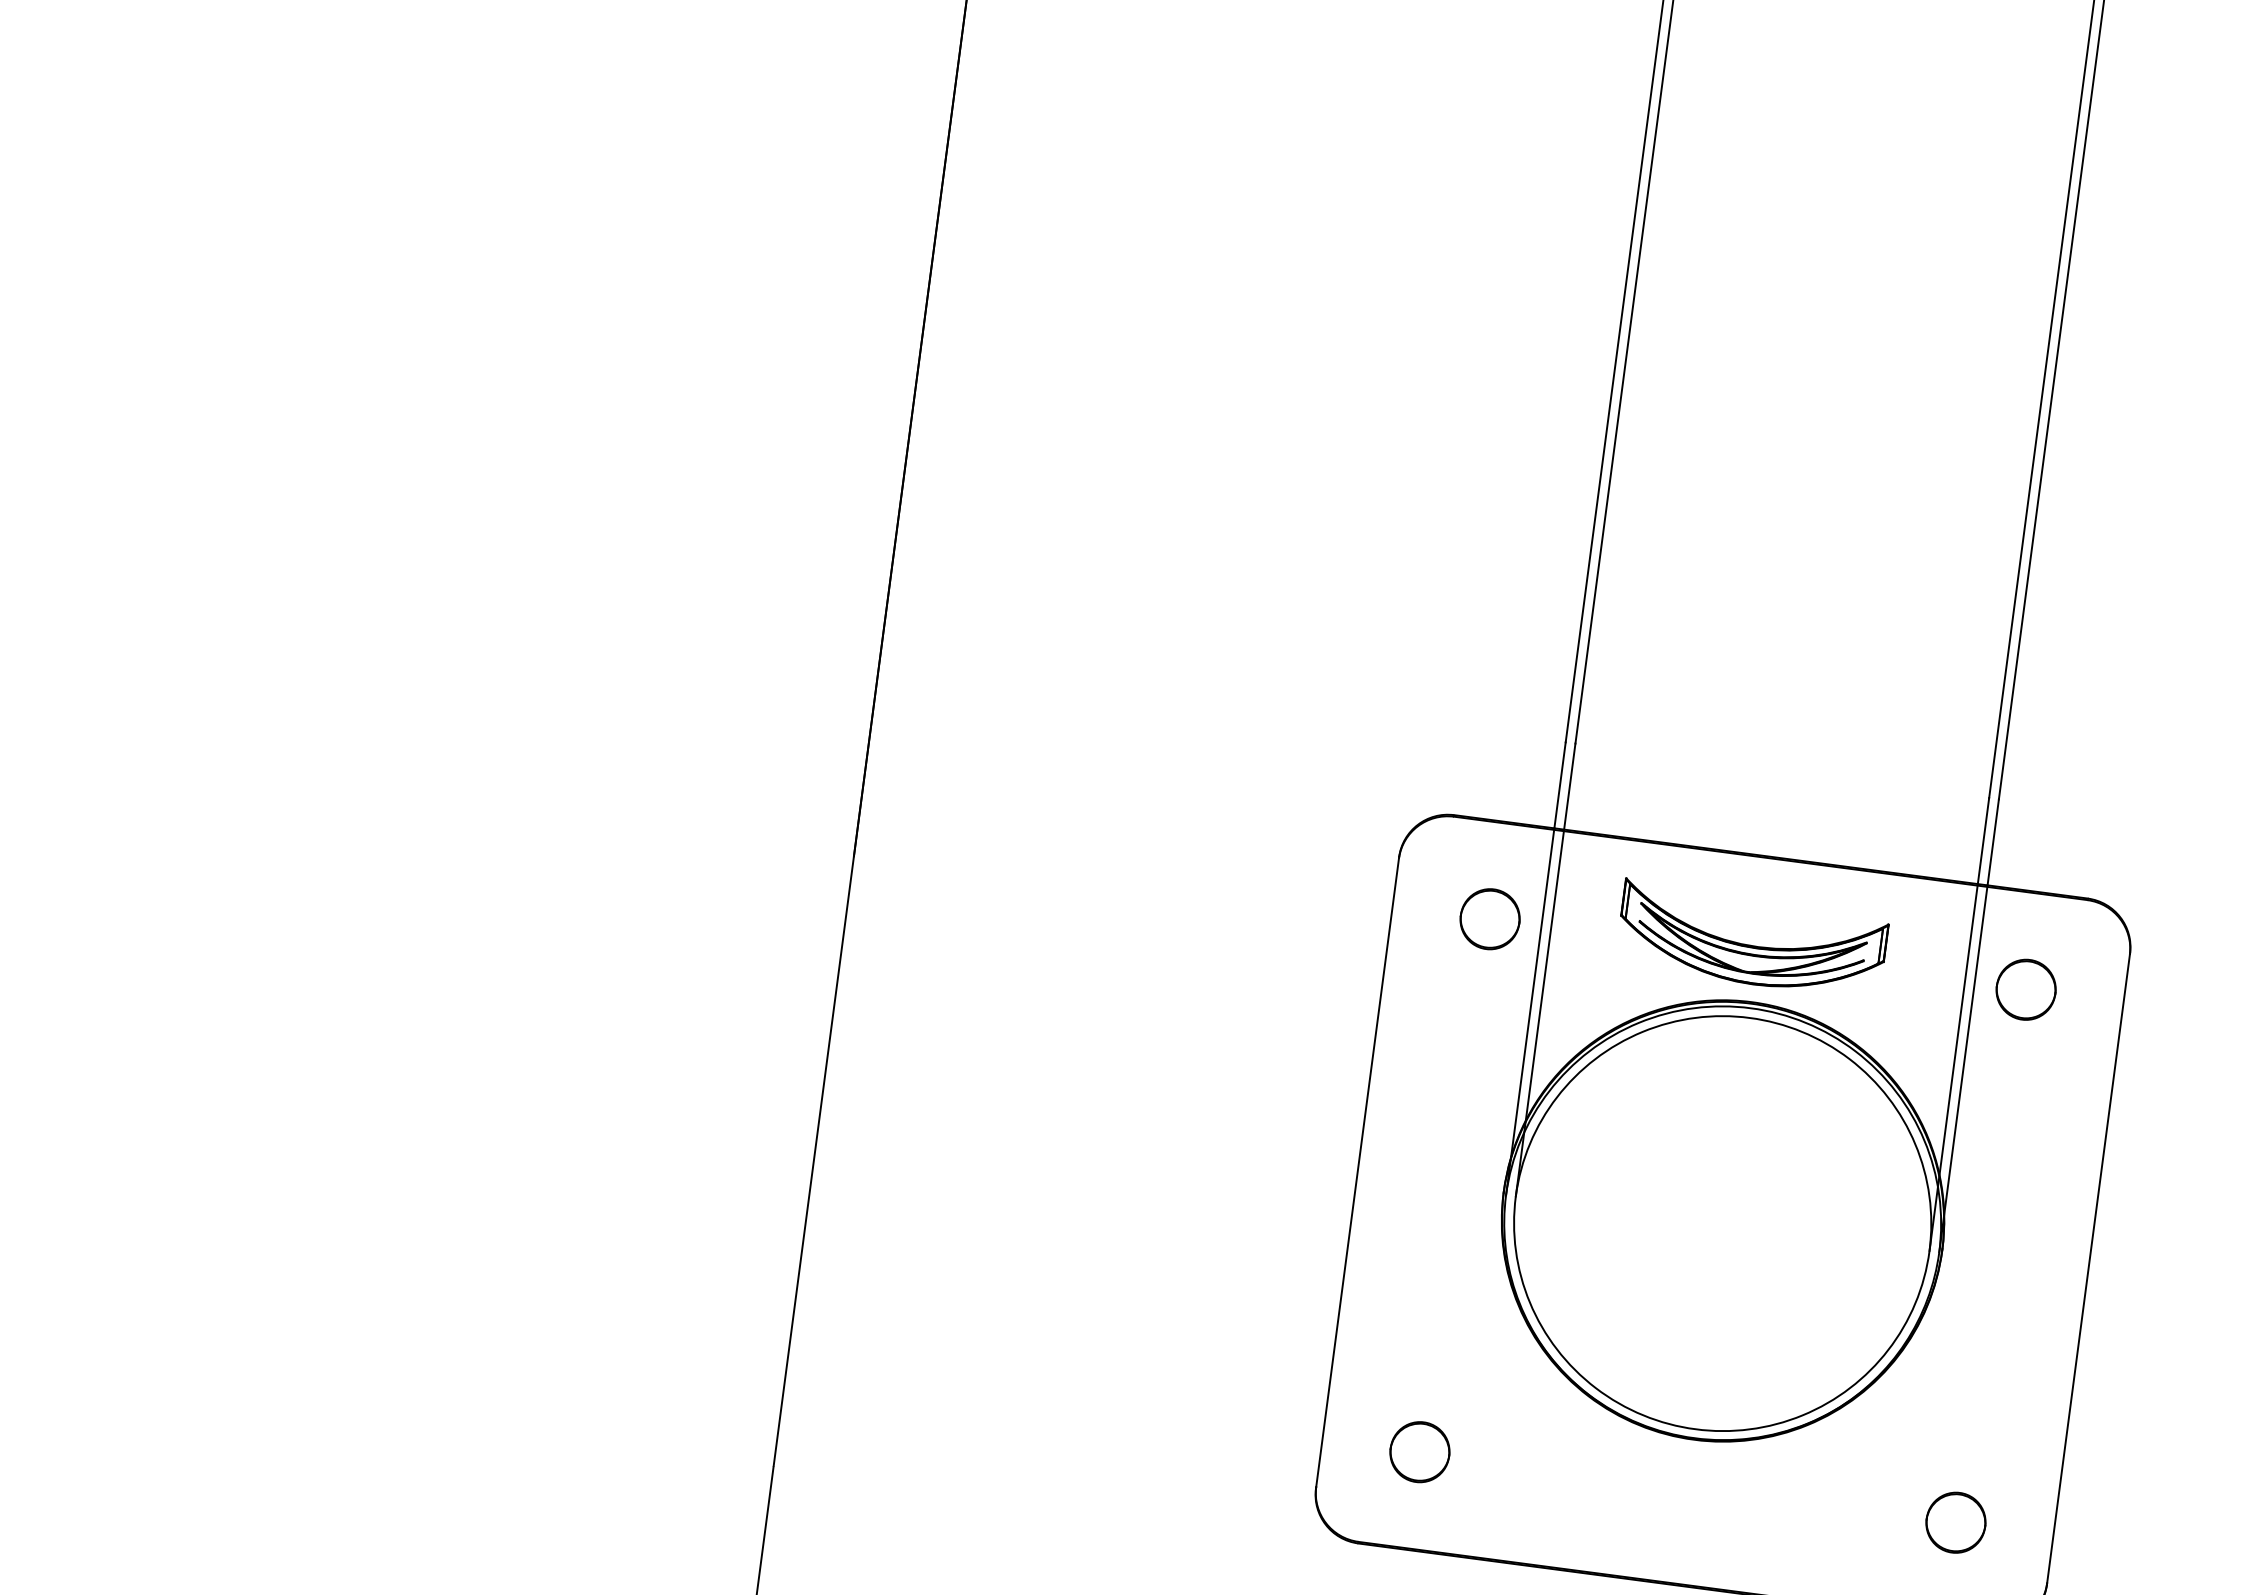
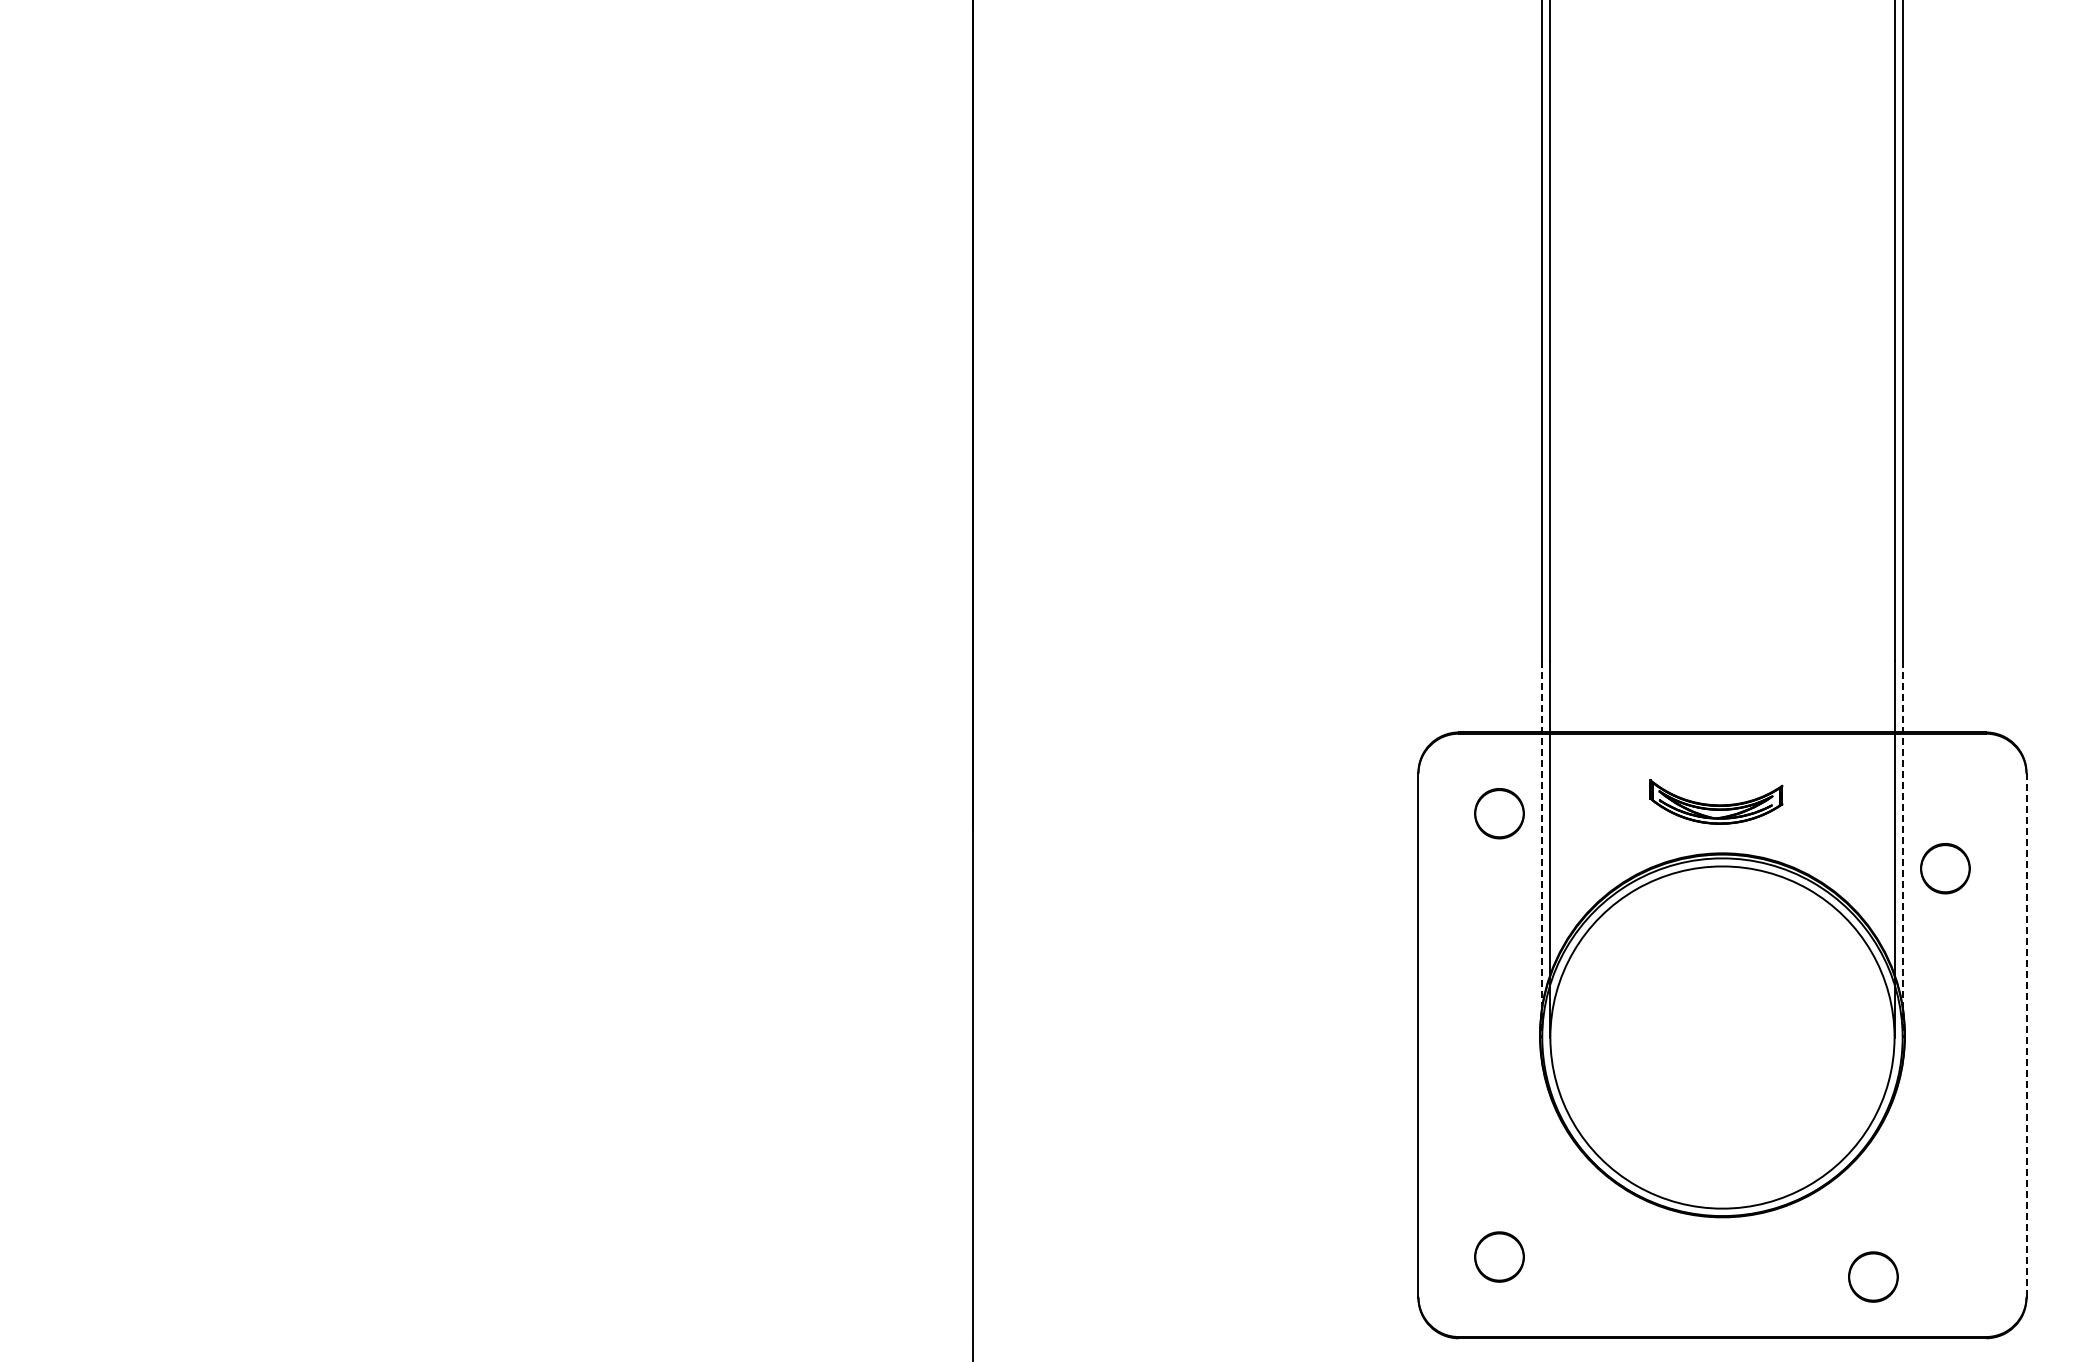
part: (1752, 938) -> (1716, 801), size x0.6
line: (1536, 969) -> (1542, 849), solid -> dashed
part: (2026, 989) -> (1945, 868), moved
line: (1968, 1026) -> (1902, 849), solid -> dashed
line: (2088, 1268) -> (2026, 1034), solid -> dashed
part: (1956, 1522) -> (1873, 1276), moved

